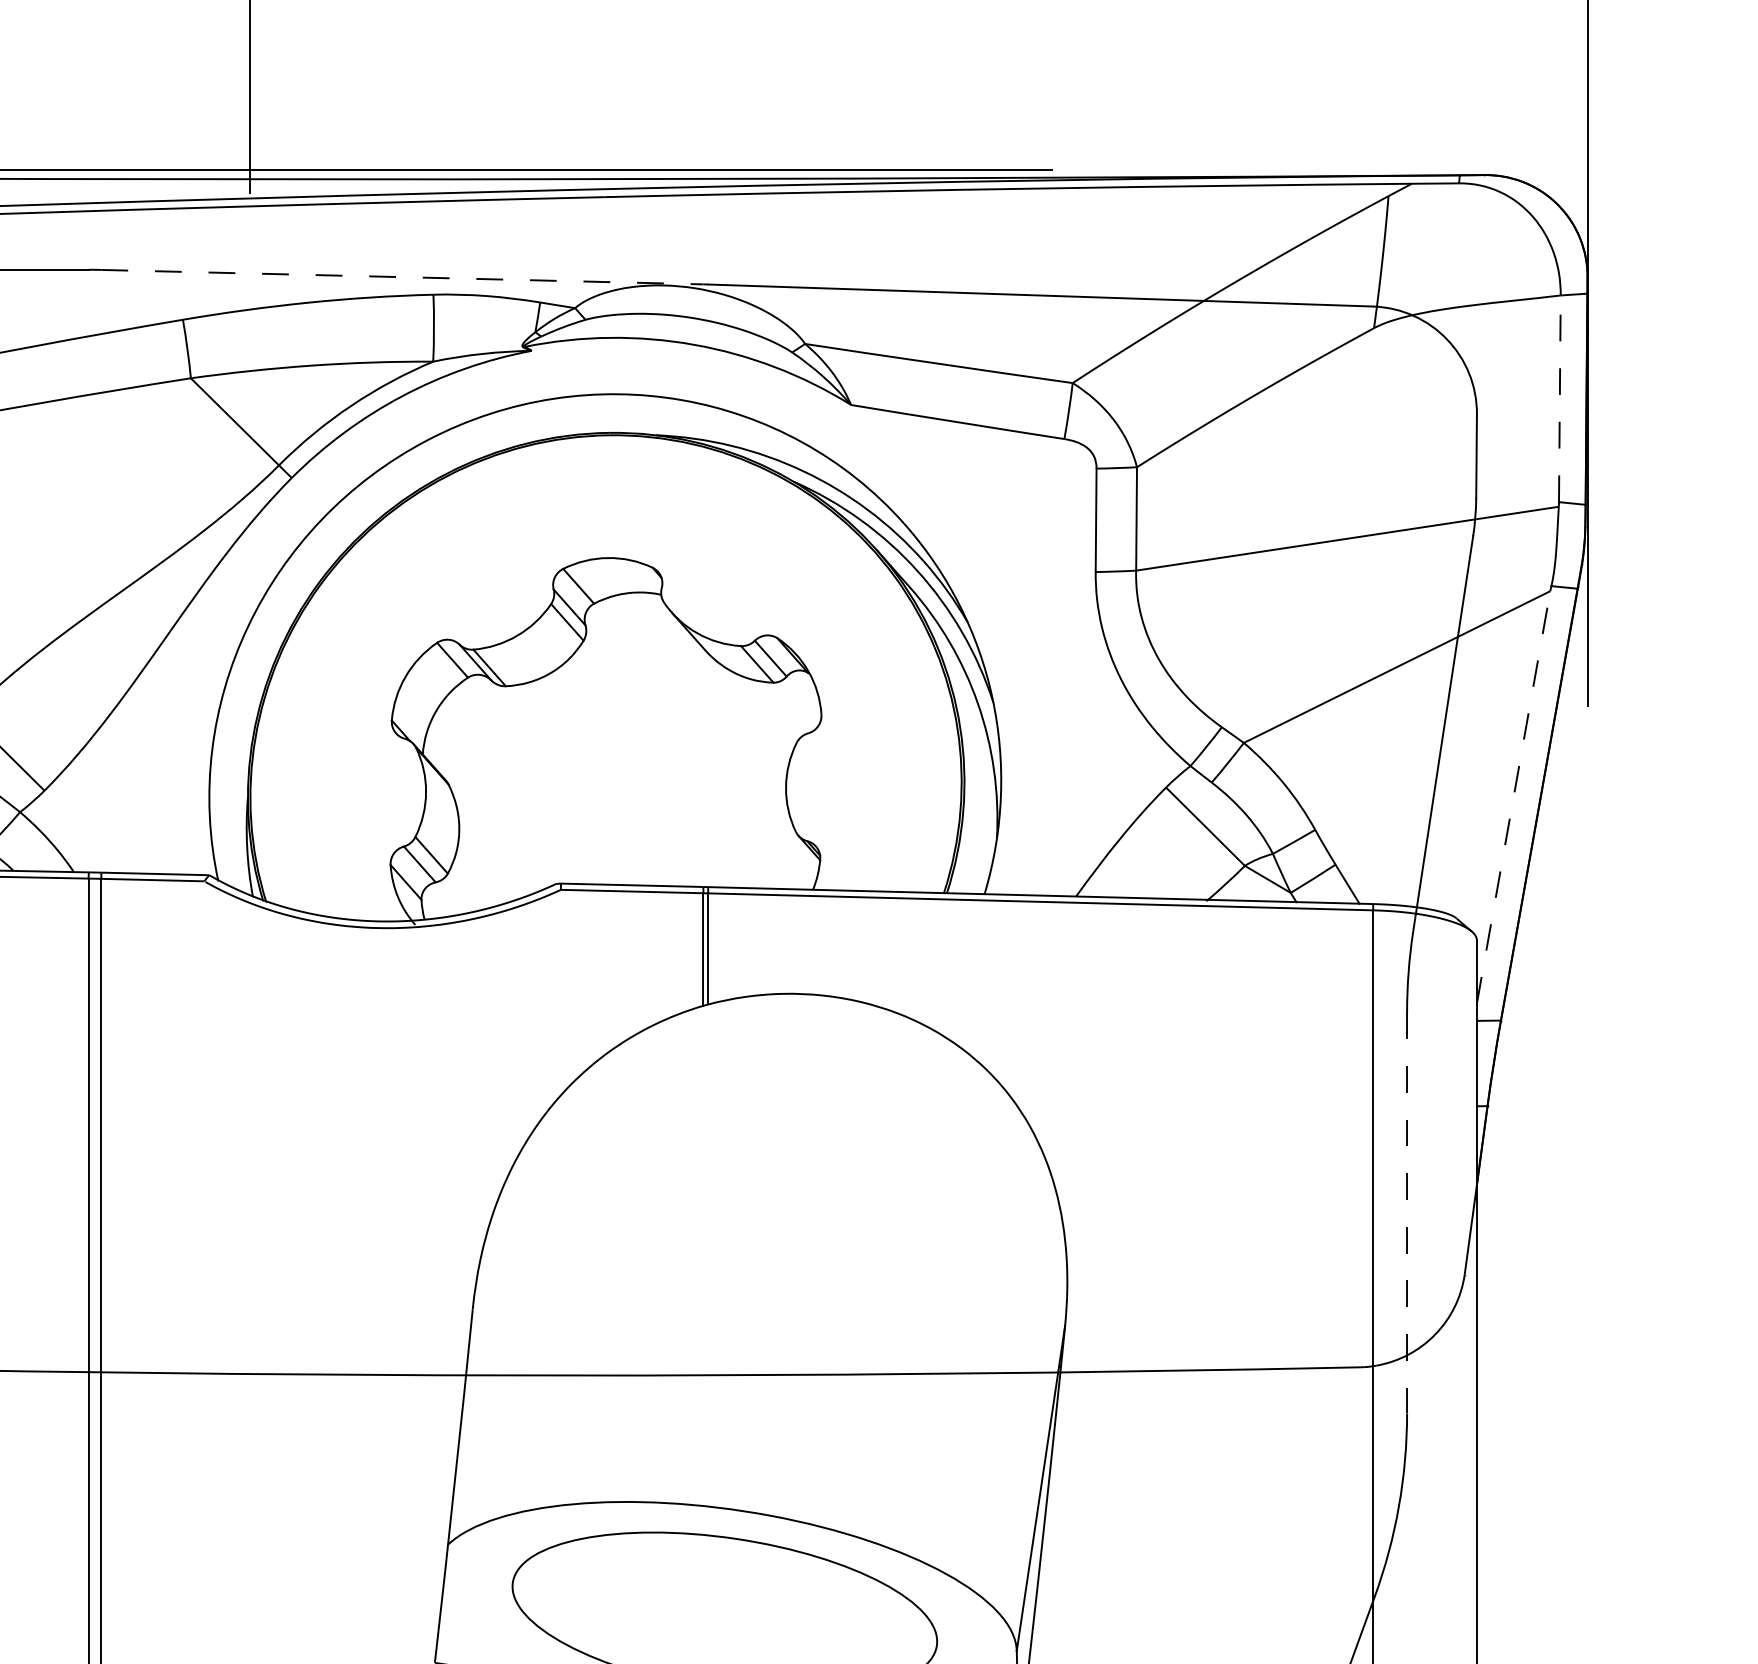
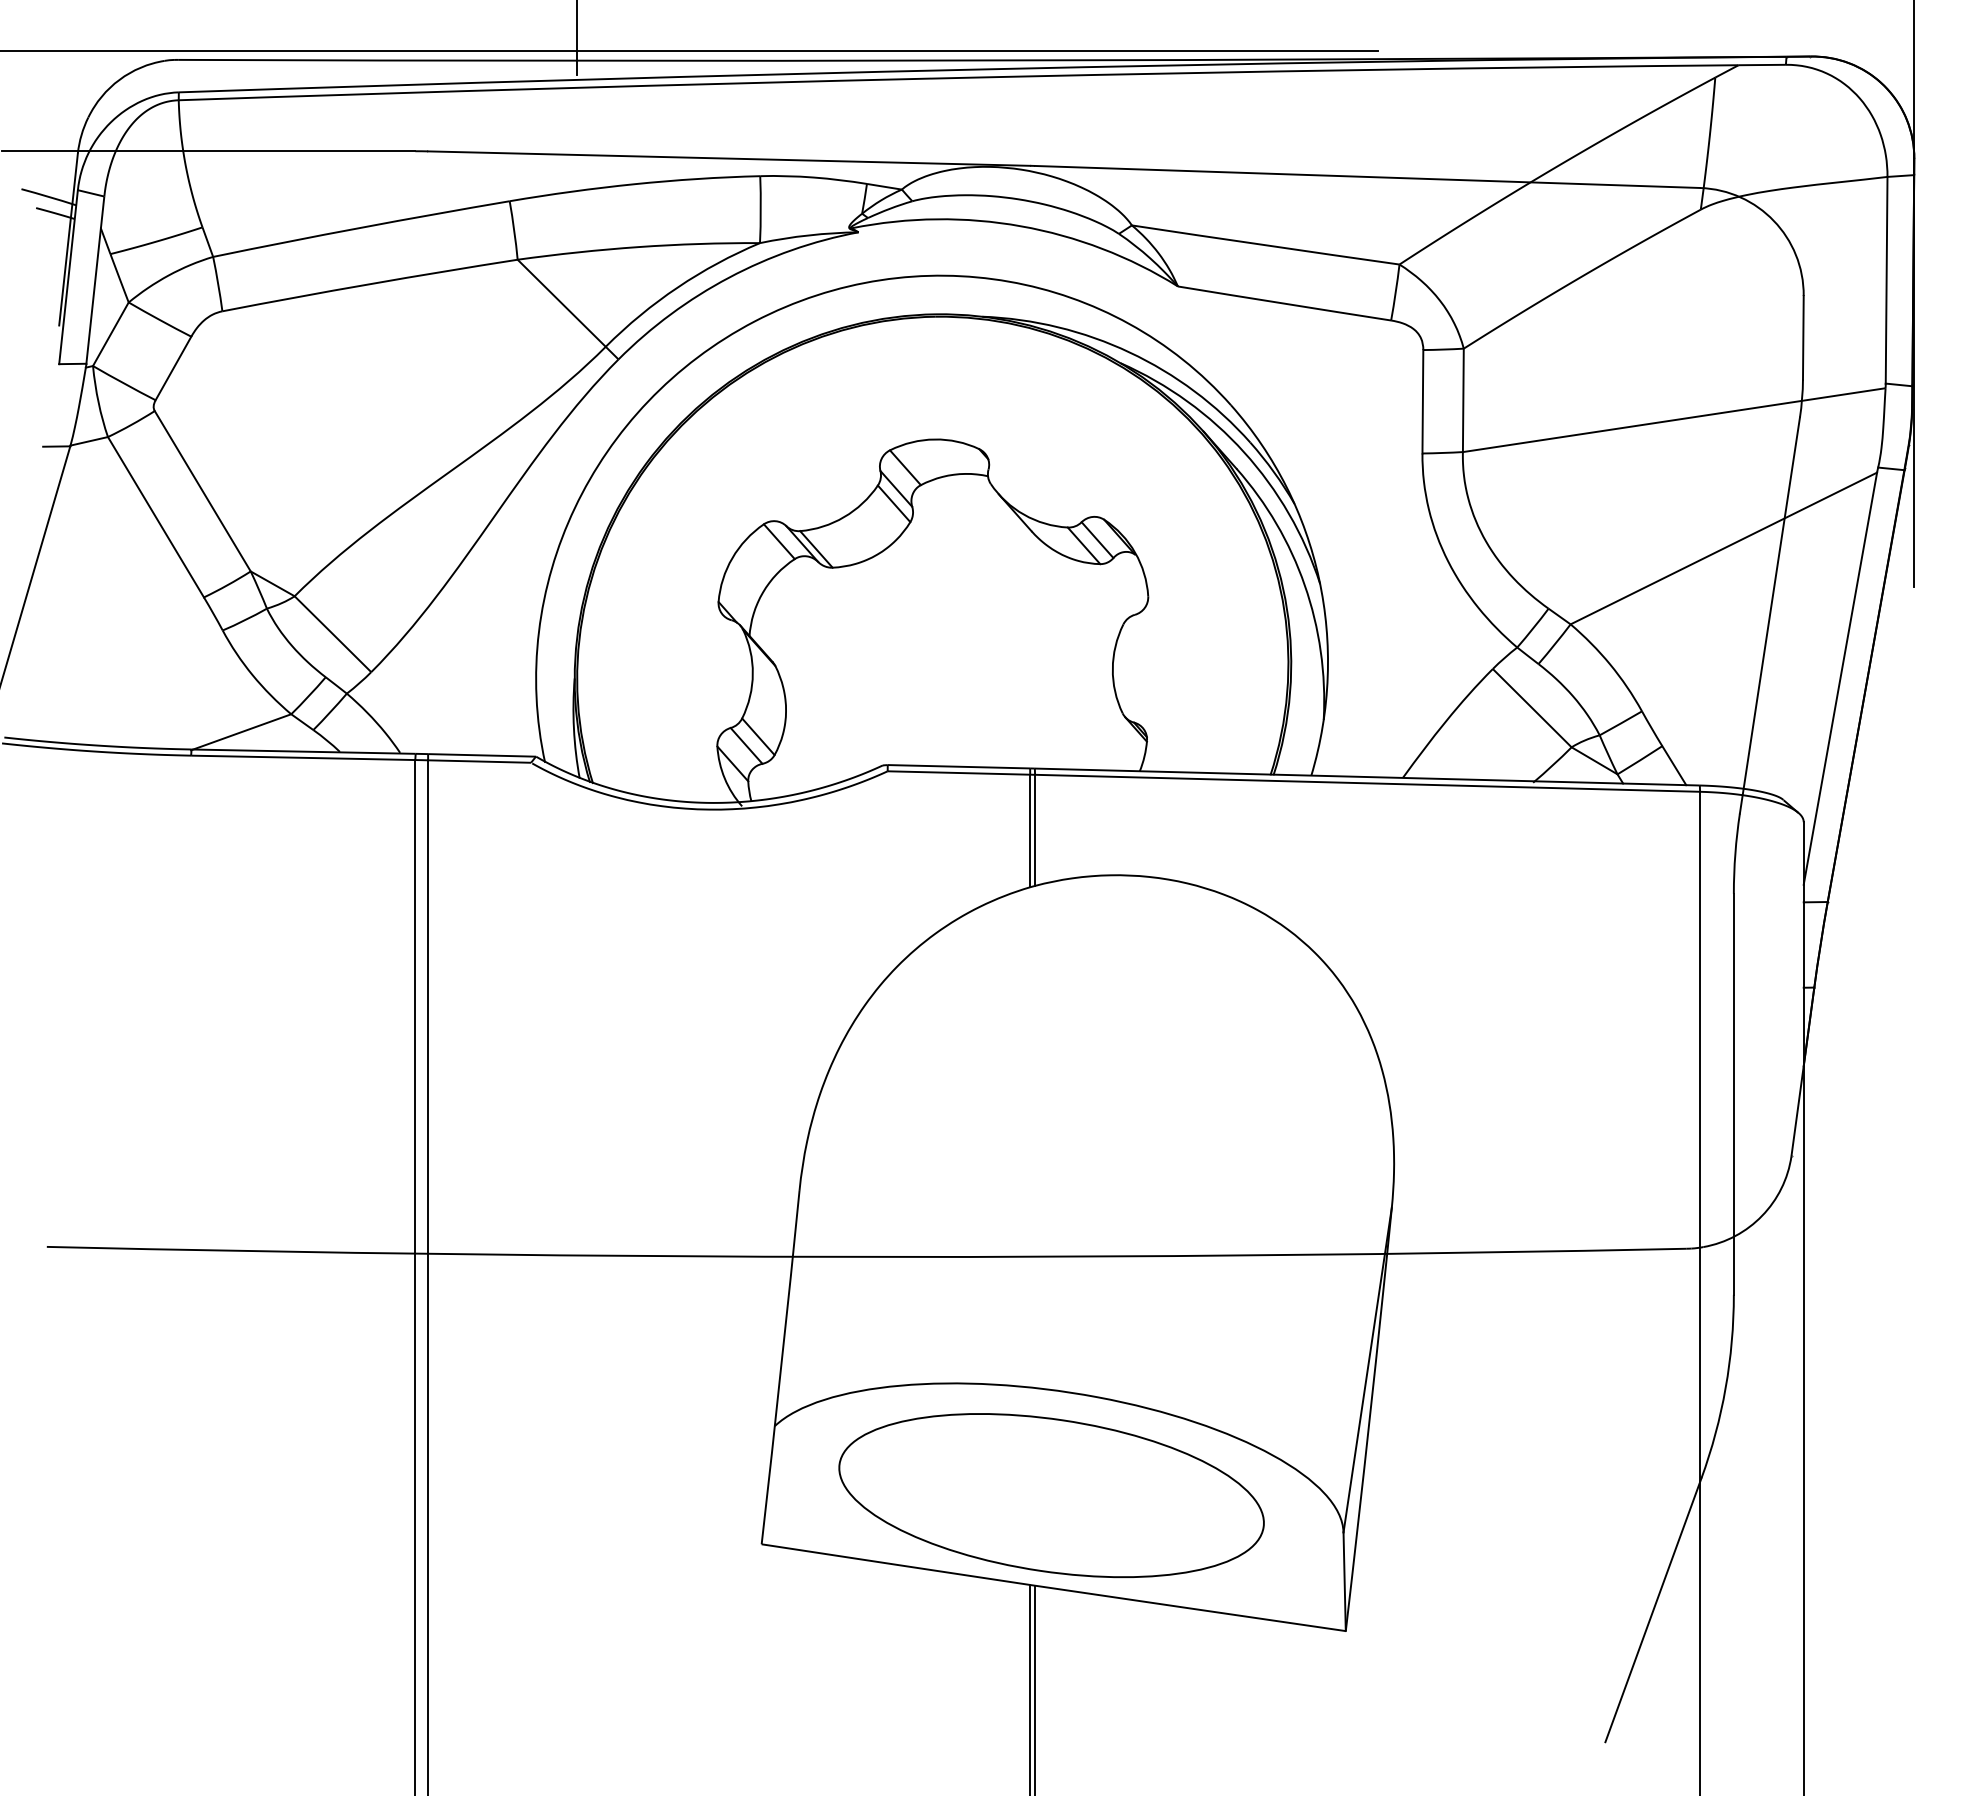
line: (402, 277) -> (729, 158), dashed -> solid
line: (1559, 398) -> (1886, 279), dashed -> solid
line: (1513, 797) -> (1840, 678), dashed -> solid
line: (1406, 1213) -> (1733, 1094), dashed -> solid

